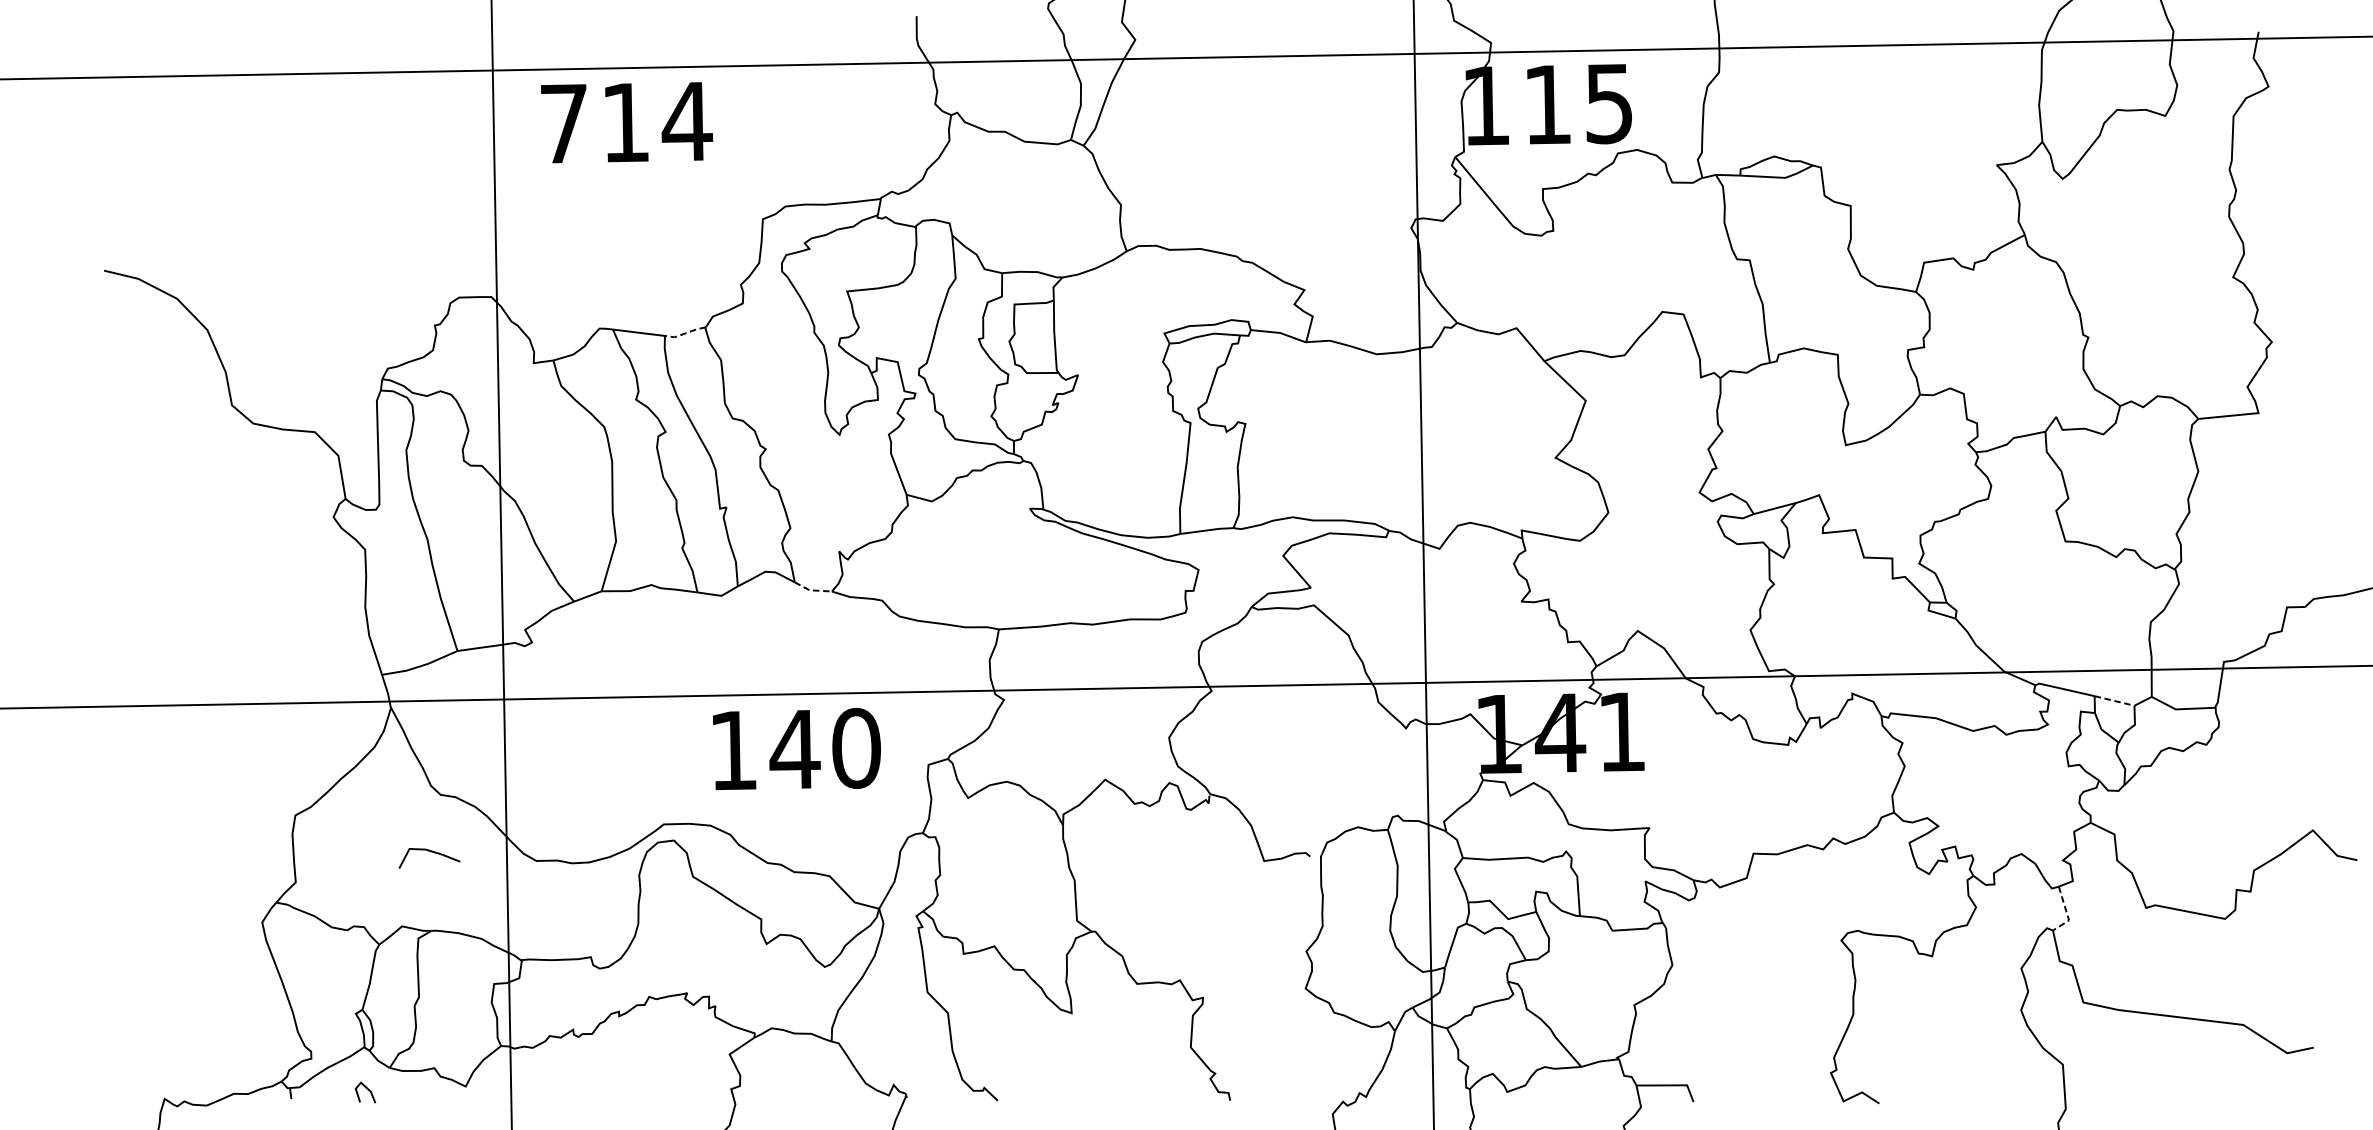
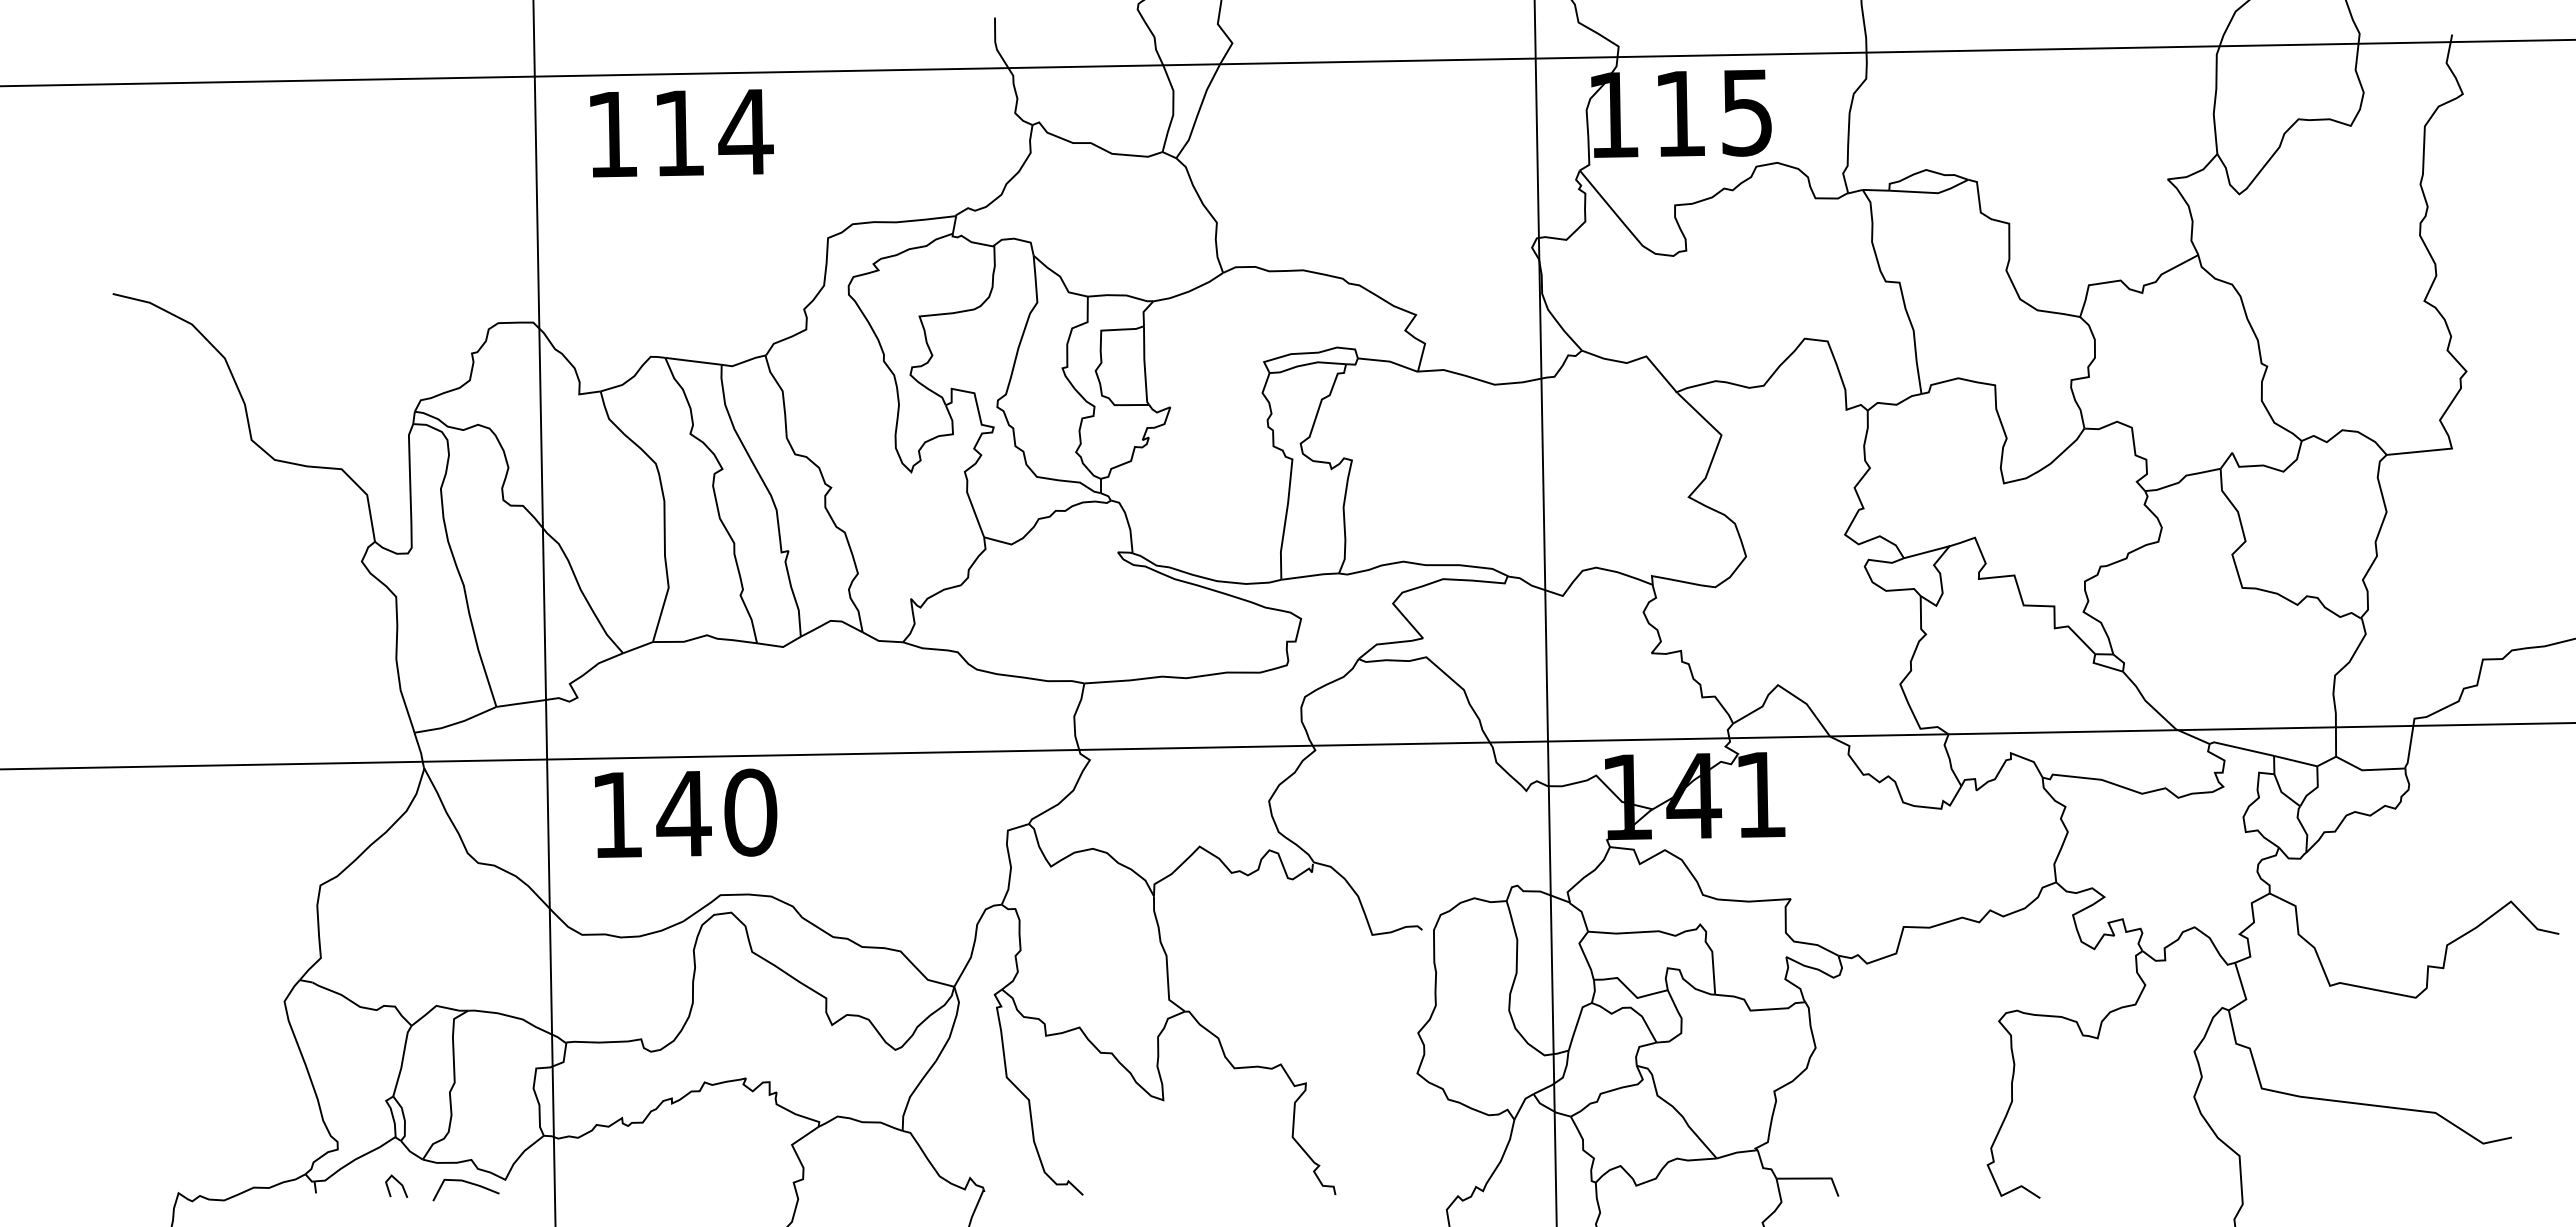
text: (564, 123) -> (612, 134), 714 -> 114
line: (685, 333) -> (744, 362), dashed -> solid
line: (812, 590) -> (881, 641), dashed -> solid
line: (2115, 701) -> (2296, 761), dashed -> solid
text: (796, 748) -> (685, 812), moved
line: (430, 852) -> (467, 1183), moved
line: (2067, 913) -> (2244, 991), dashed -> solid

